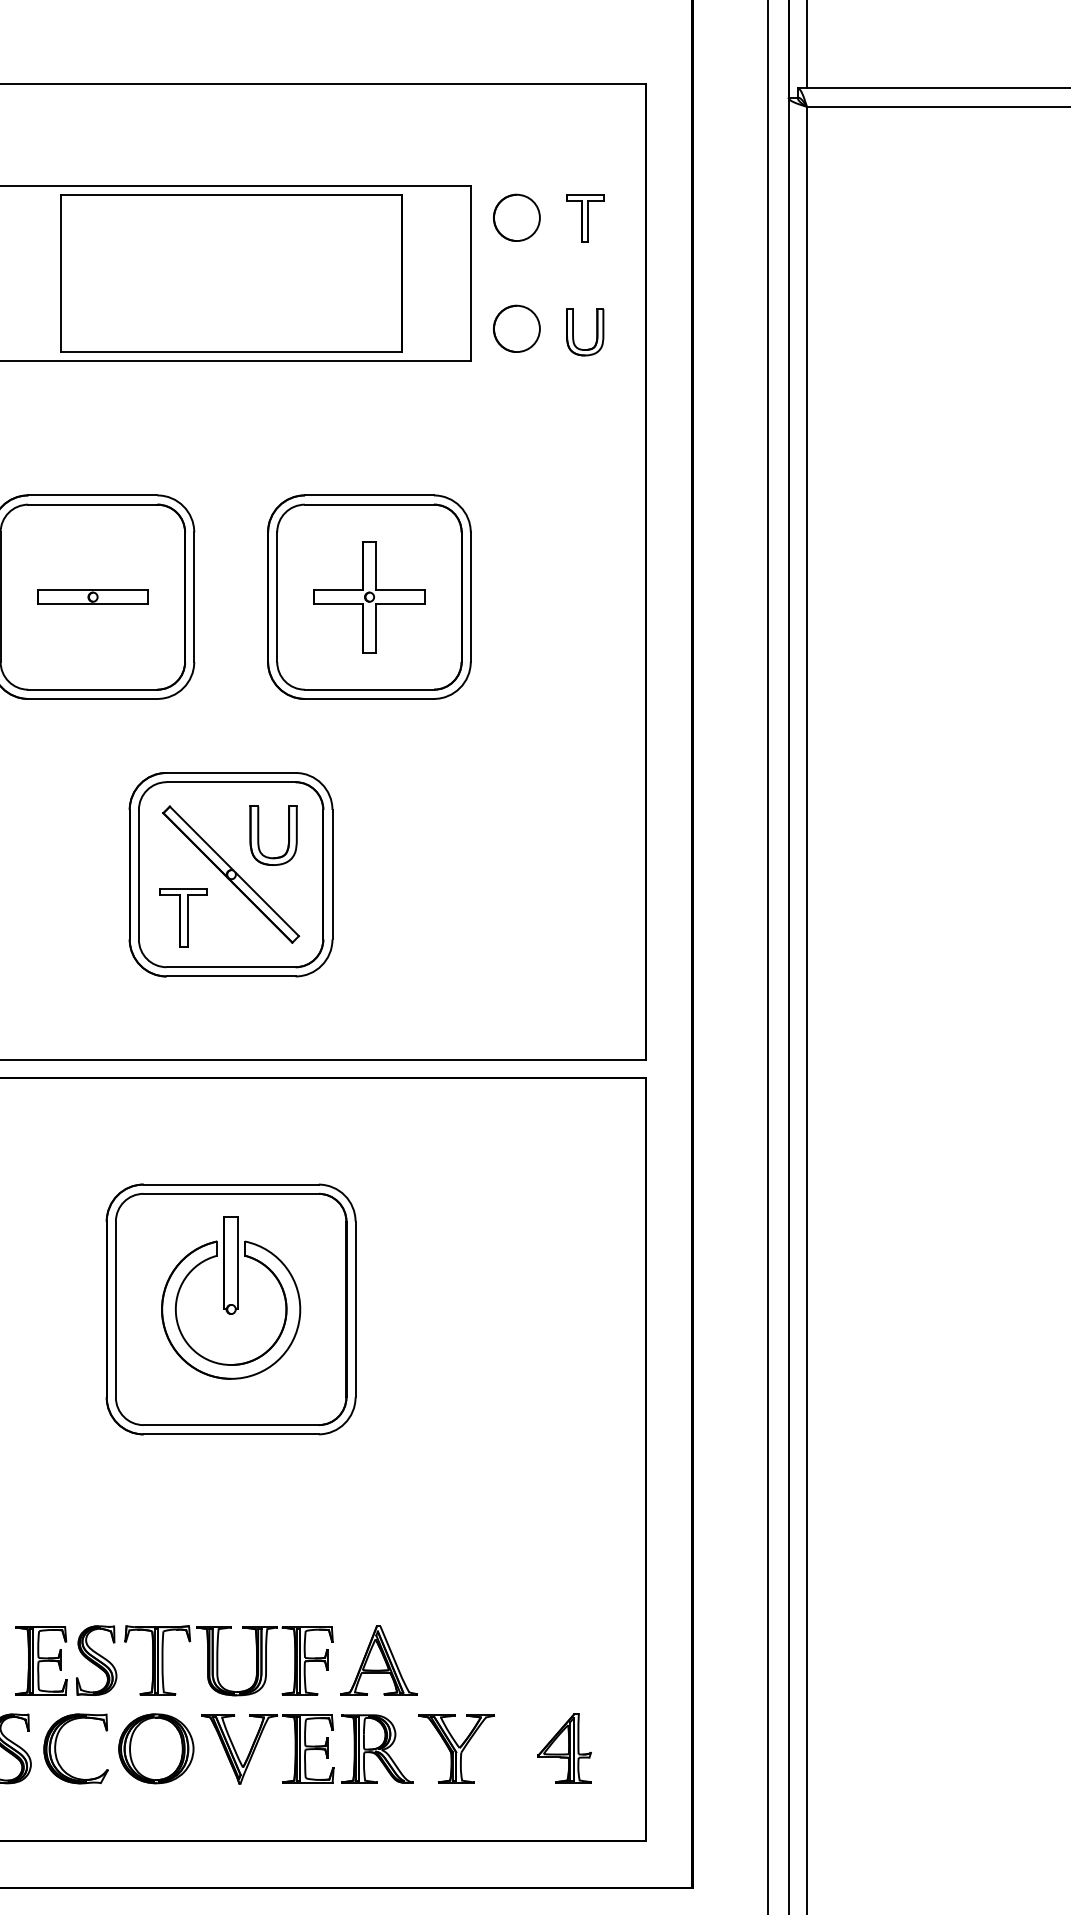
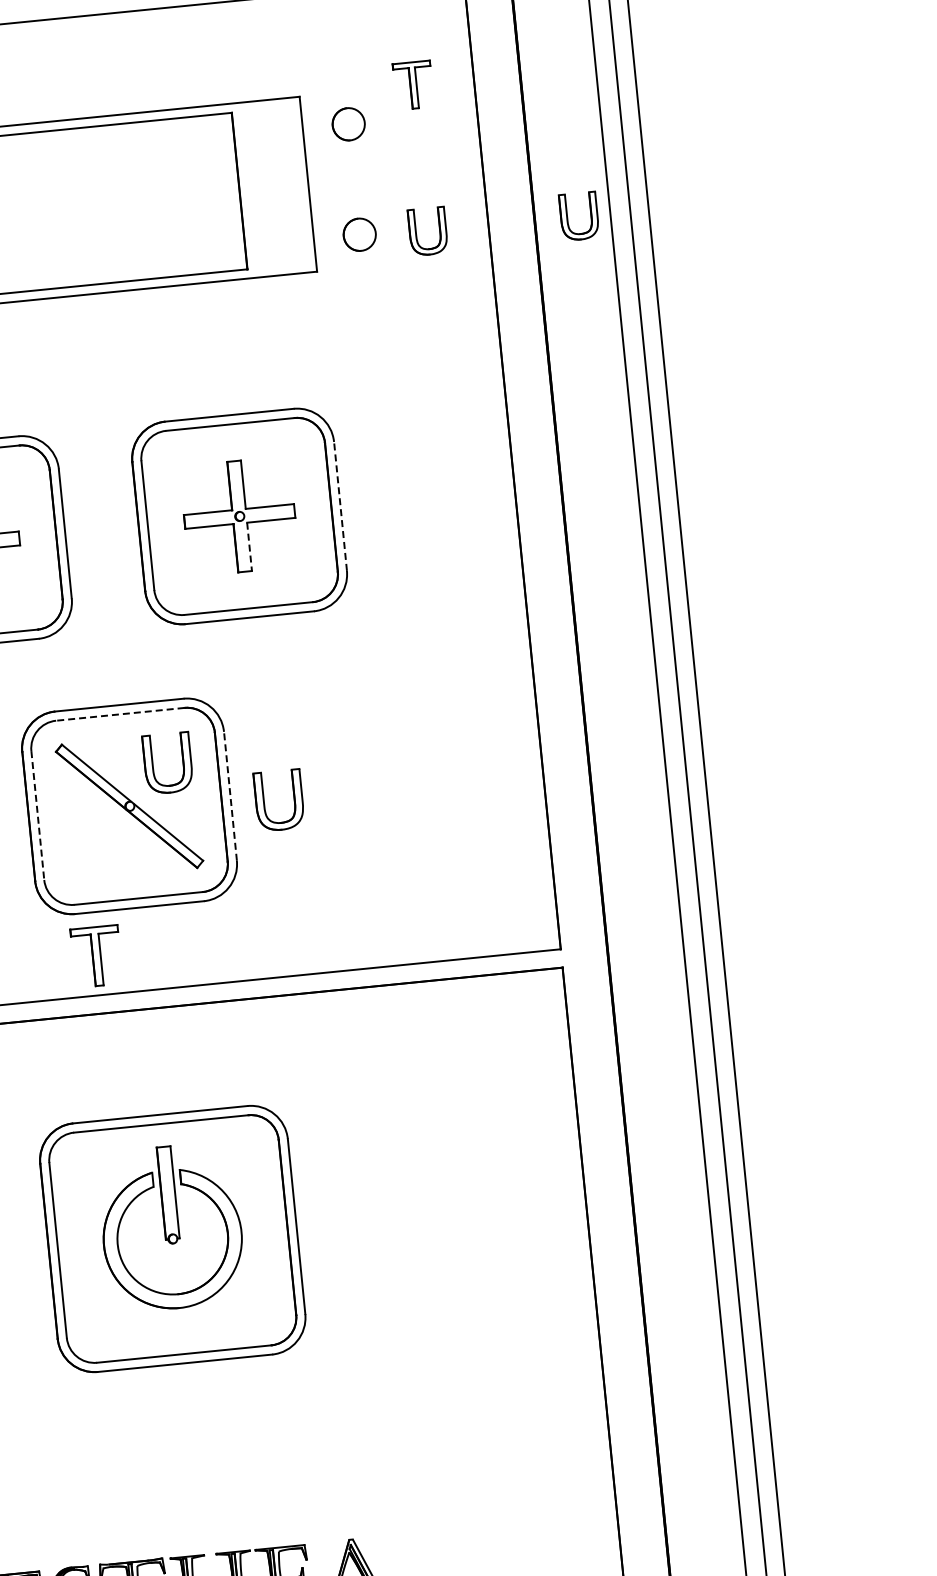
part: (516, 217) -> (348, 124), size x0.7
part: (585, 218) -> (413, 85), moved
part: (516, 328) -> (359, 234), size x0.7
part: (748, 332) -> (590, 215), added
line: (470, 597) -> (340, 506), solid -> dashed
line: (376, 628) -> (249, 546), solid -> dashed
line: (231, 782) -> (120, 714), solid -> dashed
line: (138, 874) -> (37, 815), solid -> dashed
line: (332, 874) -> (230, 796), solid -> dashed
part: (366, 883) -> (265, 801), added
part: (183, 917) -> (96, 956), moved

